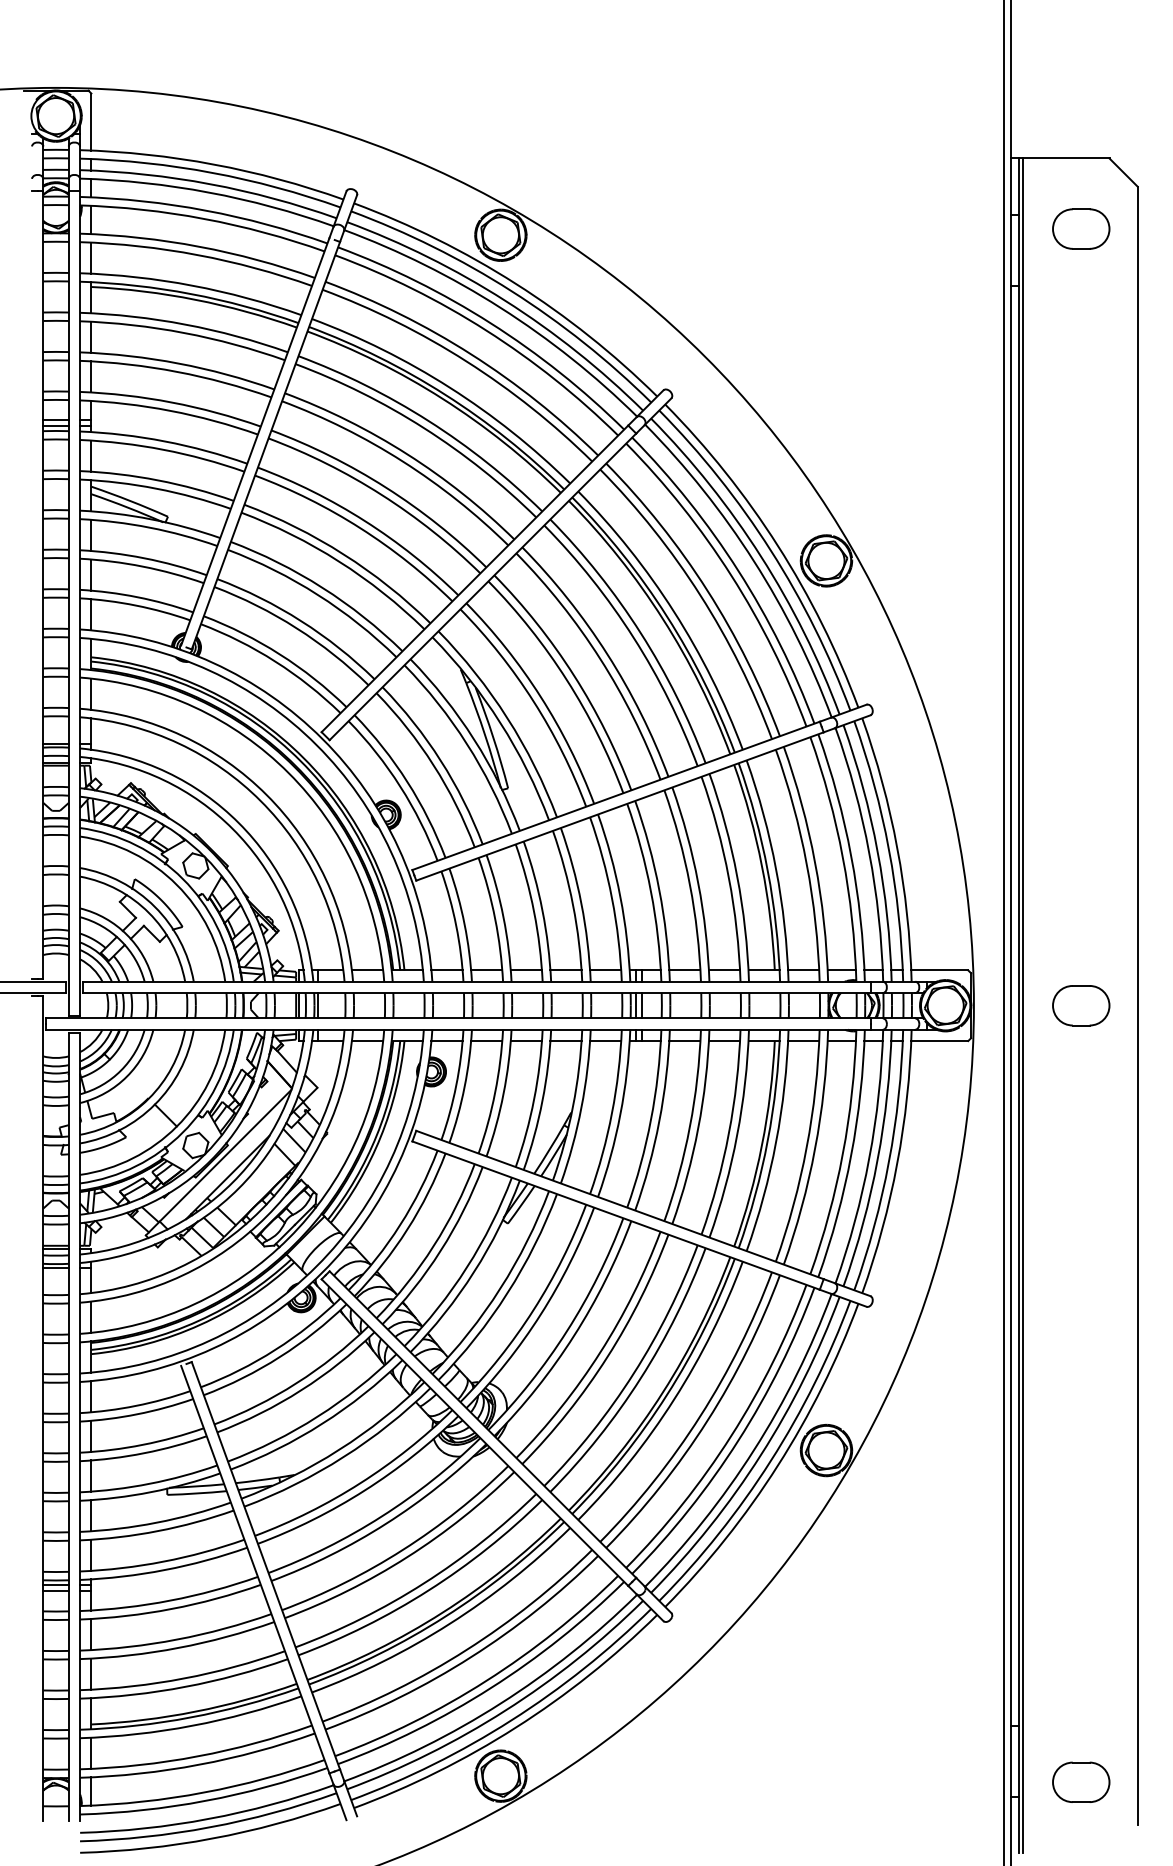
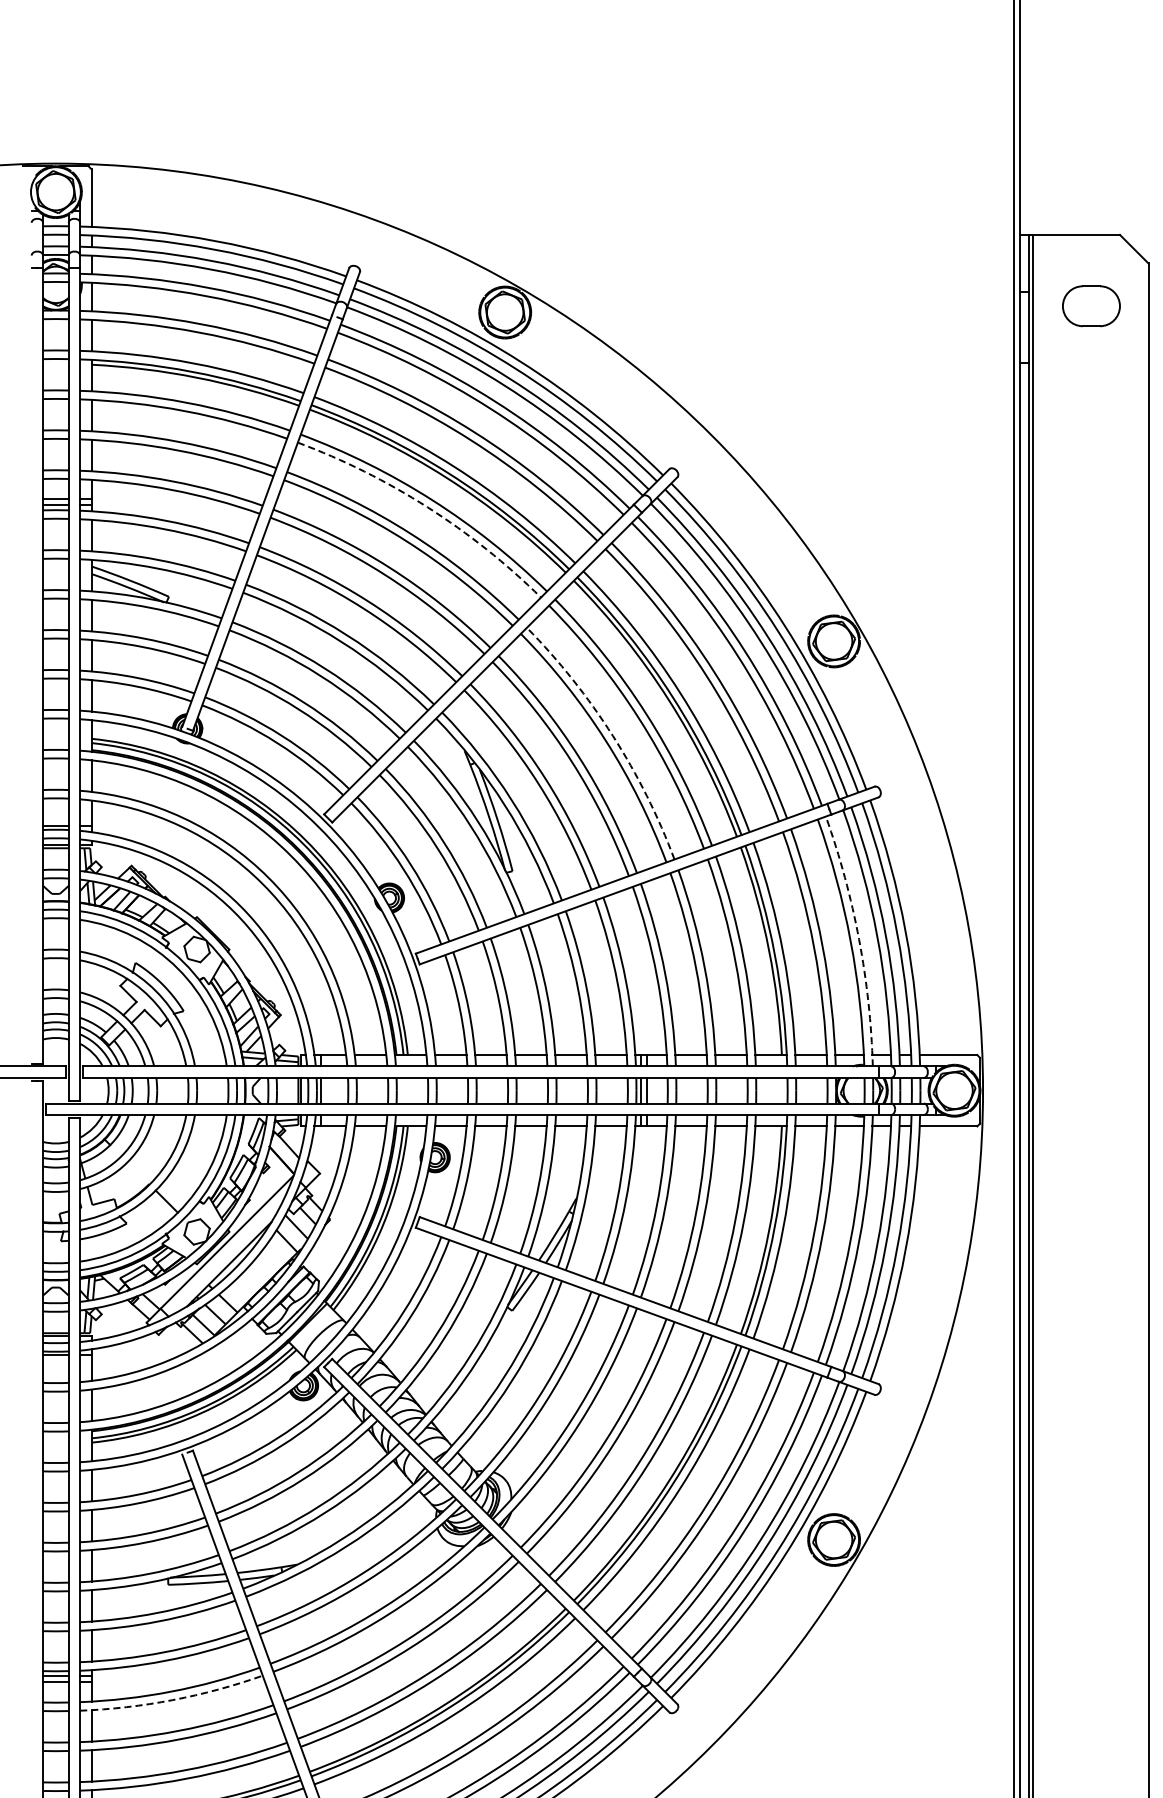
arc: (424, 428) -> (428, 507), solid -> dashed
arc: (607, 654) -> (612, 735), solid -> dashed
arc: (851, 856) -> (859, 939), solid -> dashed
part: (1081, 1005) -> (1091, 1090), removed
arc: (171, 1609) -> (172, 1700), solid -> dashed

